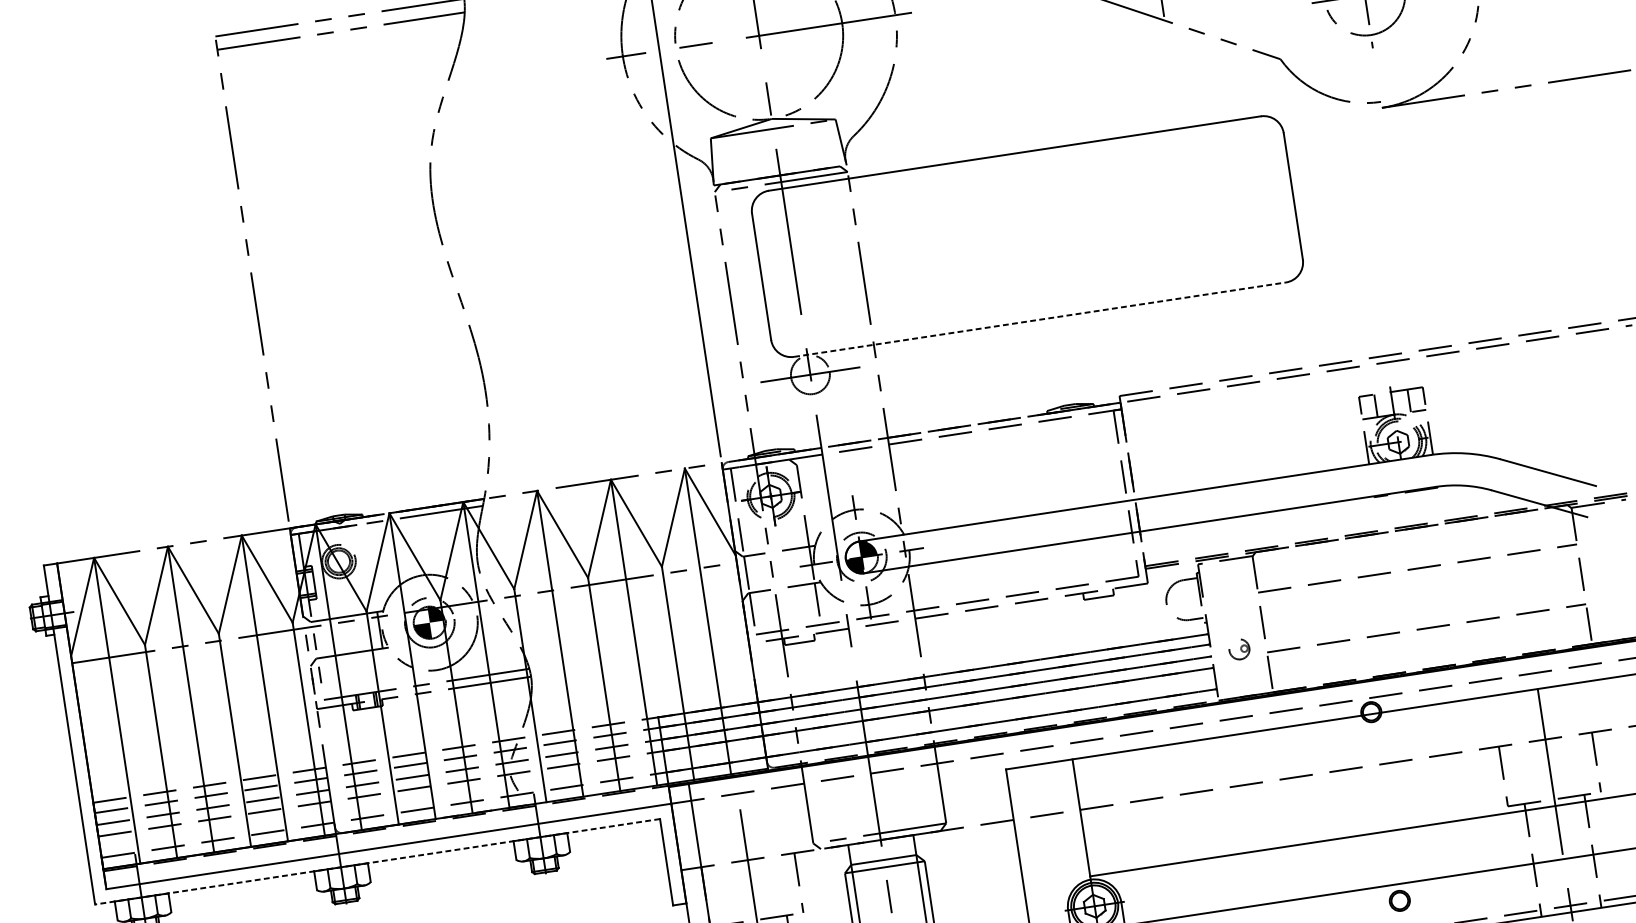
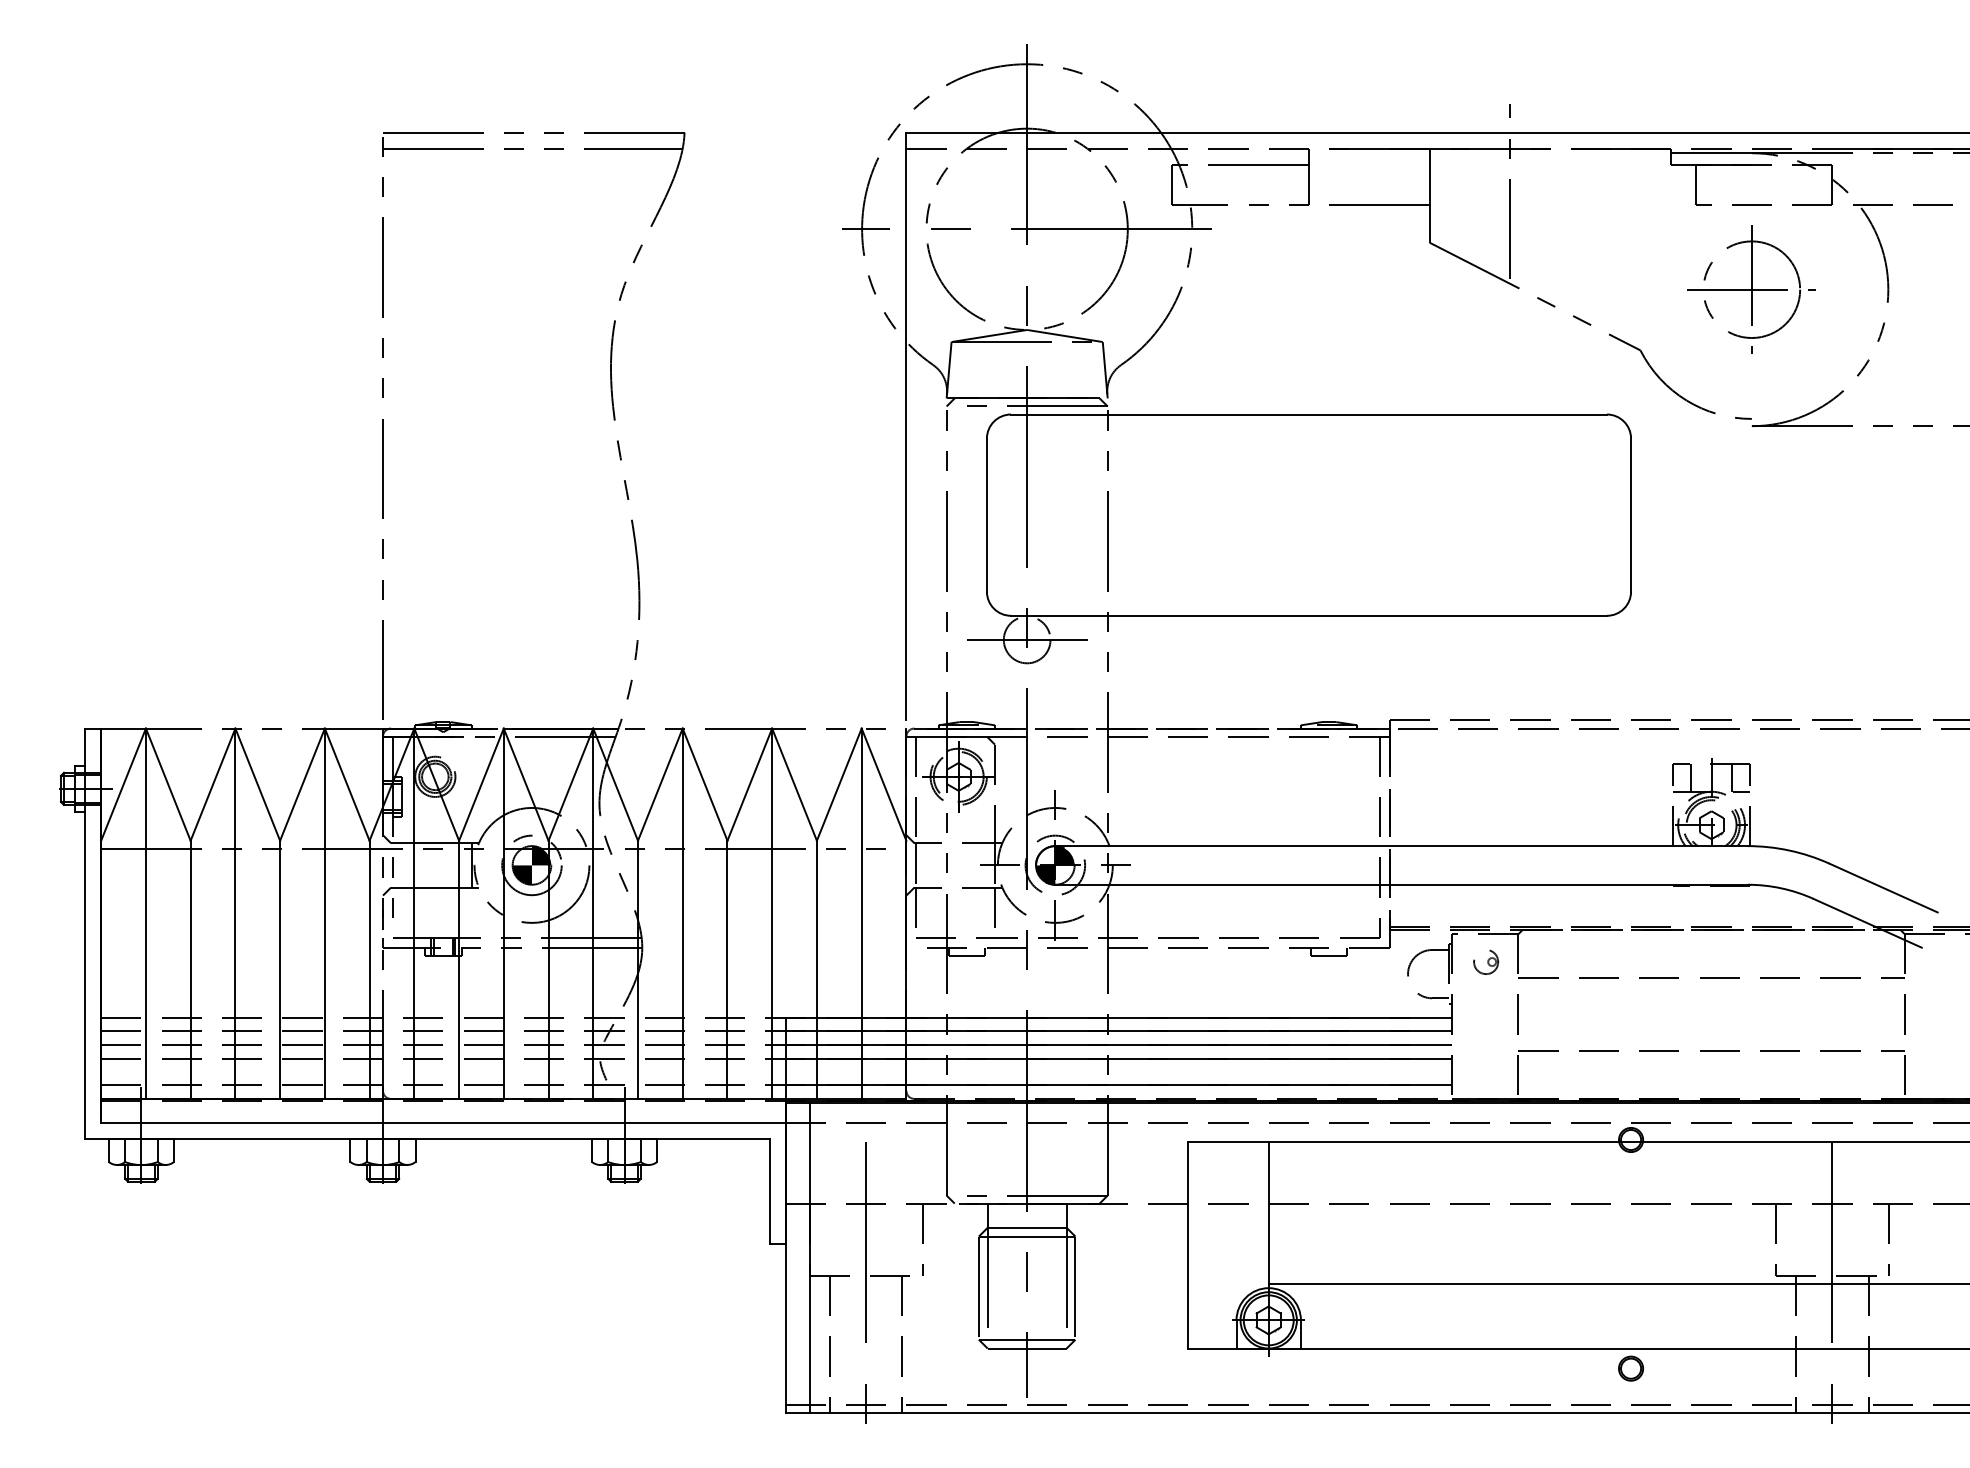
line: (1040, 319) -> (1309, 615), dashed -> solid
part: (1239, 648) -> (1486, 961), moved
line: (376, 862) -> (426, 1139), dashed -> solid

